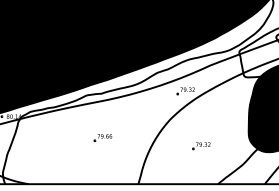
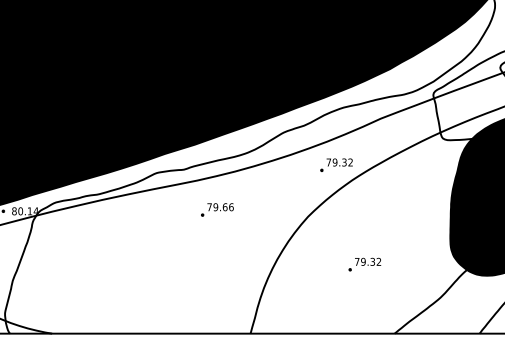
part: (102, 137) -> (216, 209), moved

